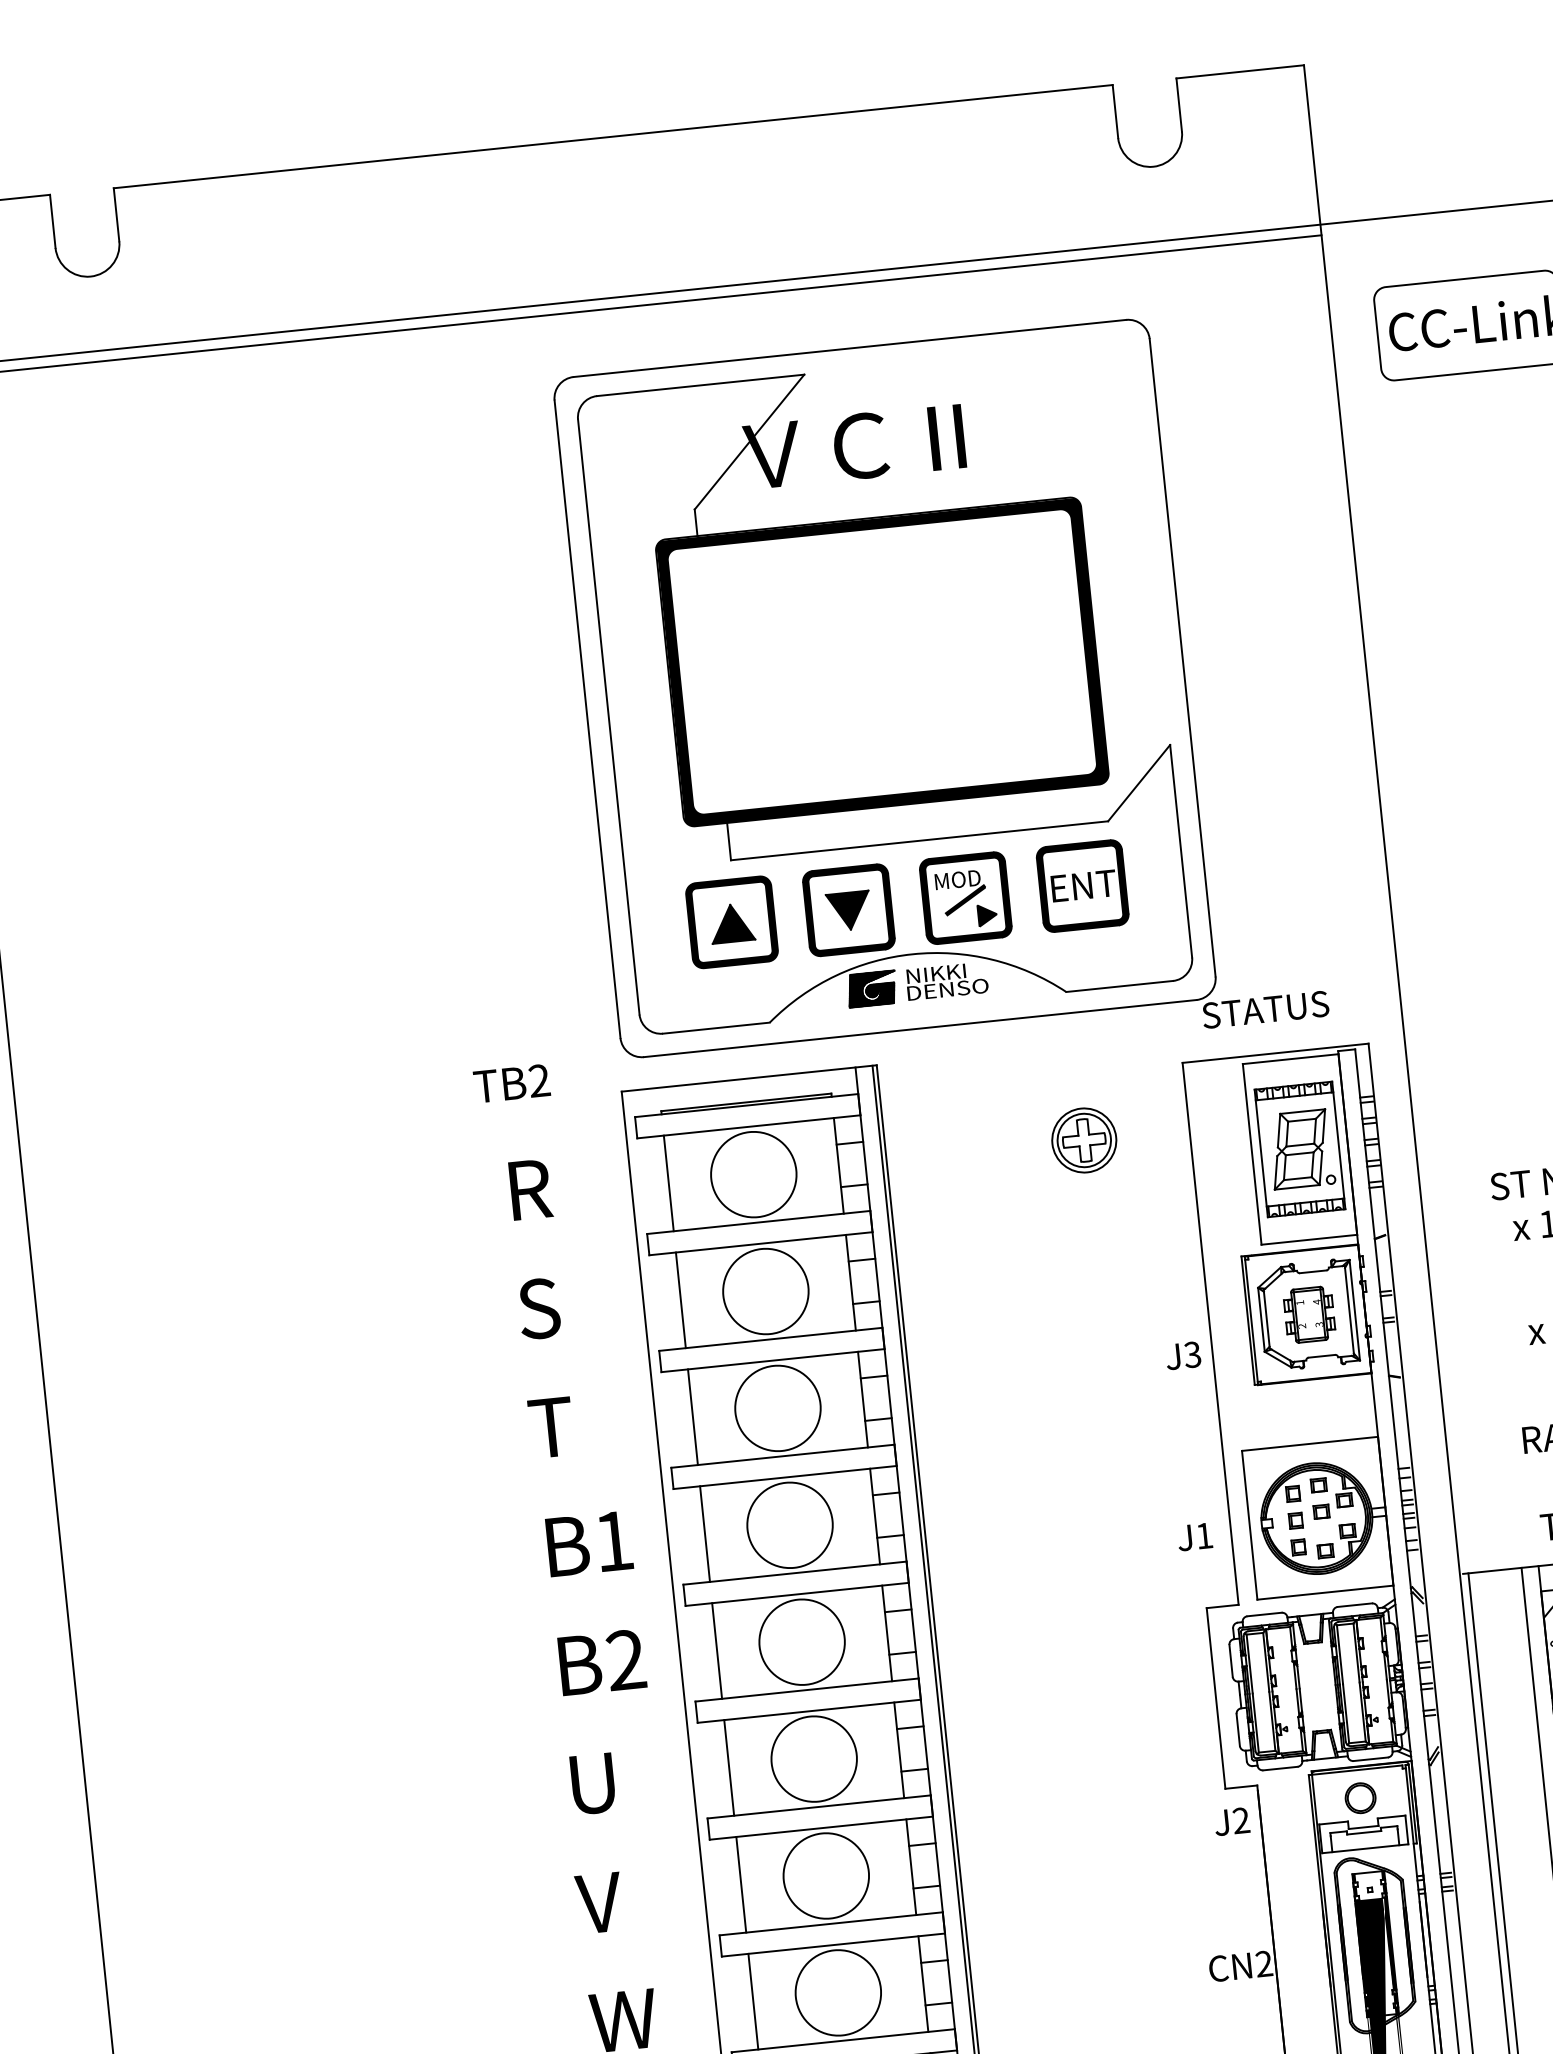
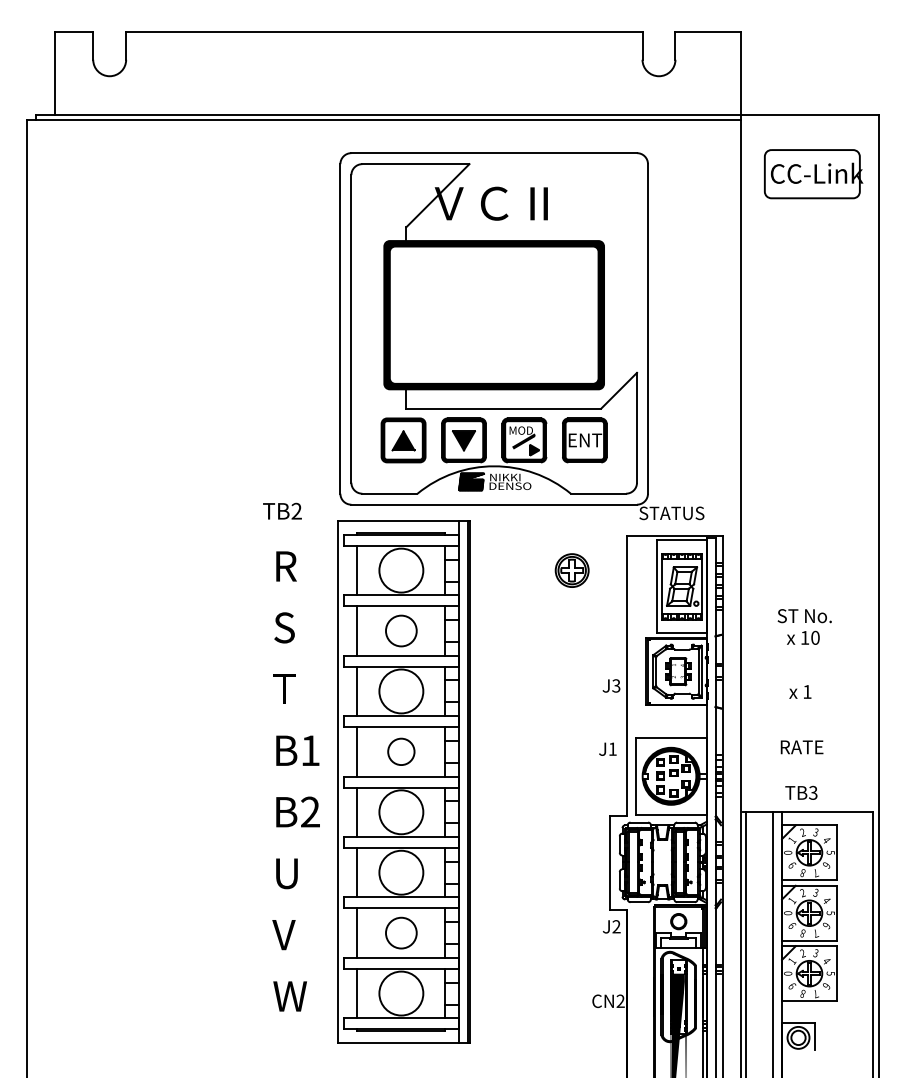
circle: (766, 1292) -> (401, 631), size x0.7
circle: (790, 1524) -> (401, 751), size x0.6
text: (1194, 1535) -> (607, 748), moved
circle: (826, 1876) -> (401, 933), size x0.7

